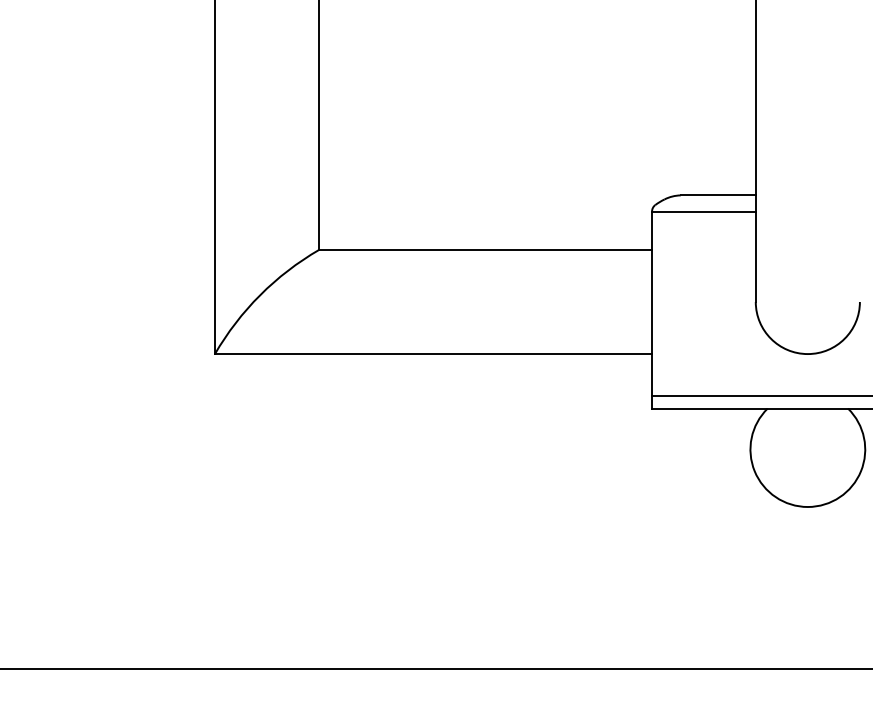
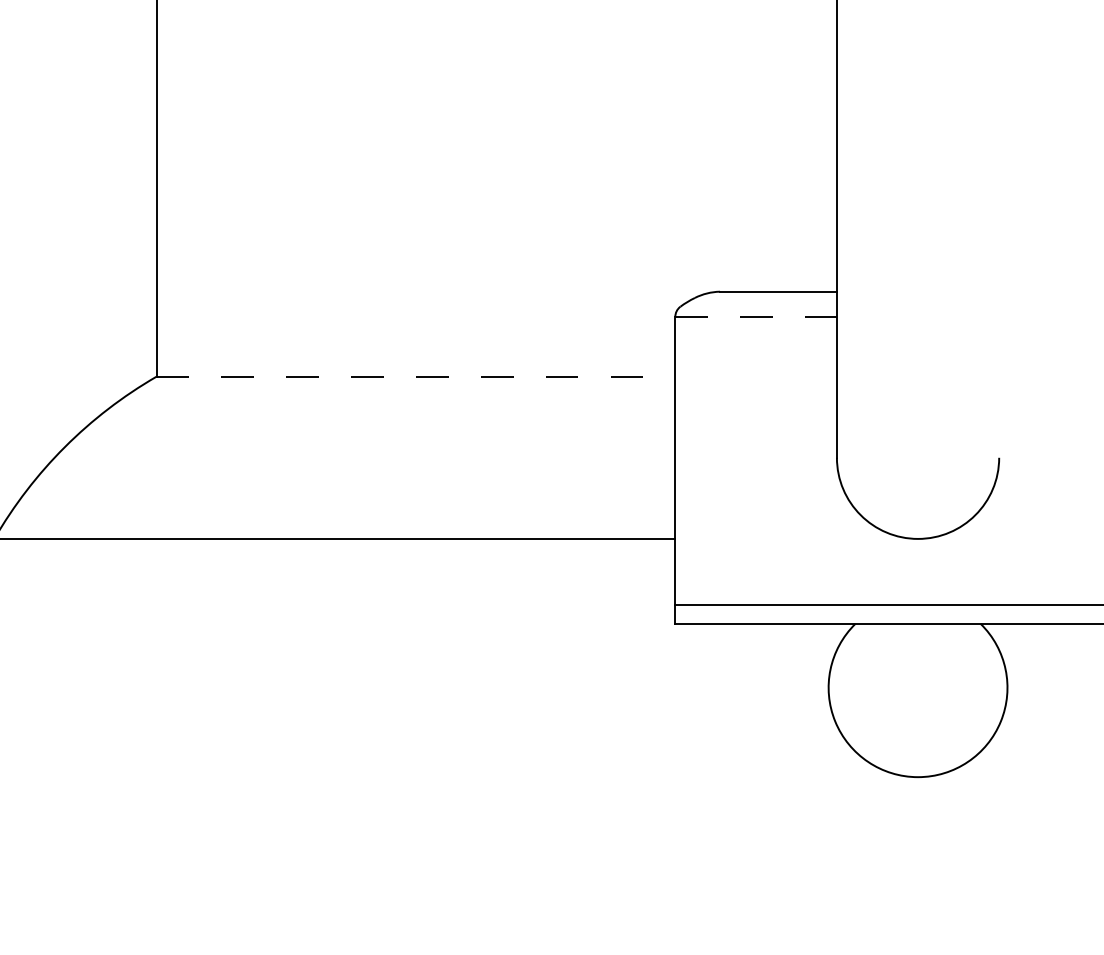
line: (703, 211) -> (755, 316), solid -> dashed
line: (486, 249) -> (417, 375), solid -> dashed

